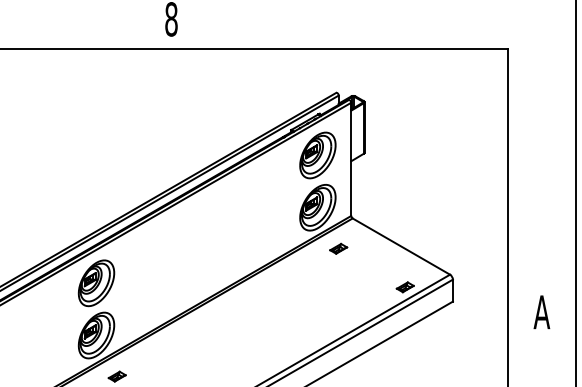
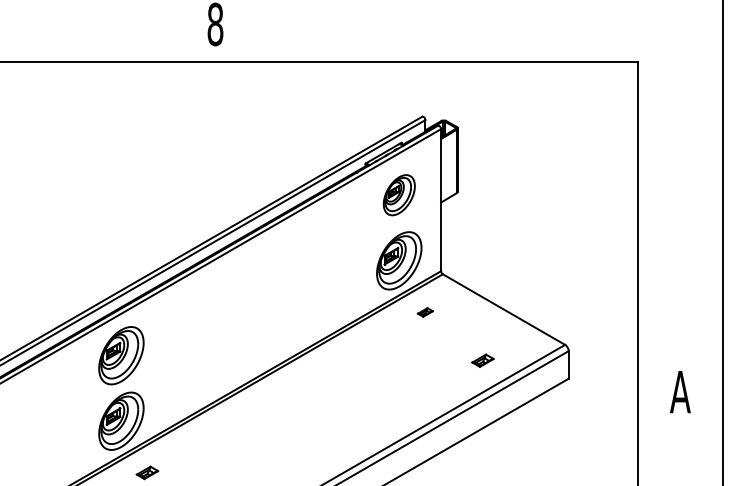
part: (318, 154) -> (399, 194), size x0.7
part: (338, 248) -> (425, 312), size x0.7
part: (404, 287) -> (482, 360), moved

